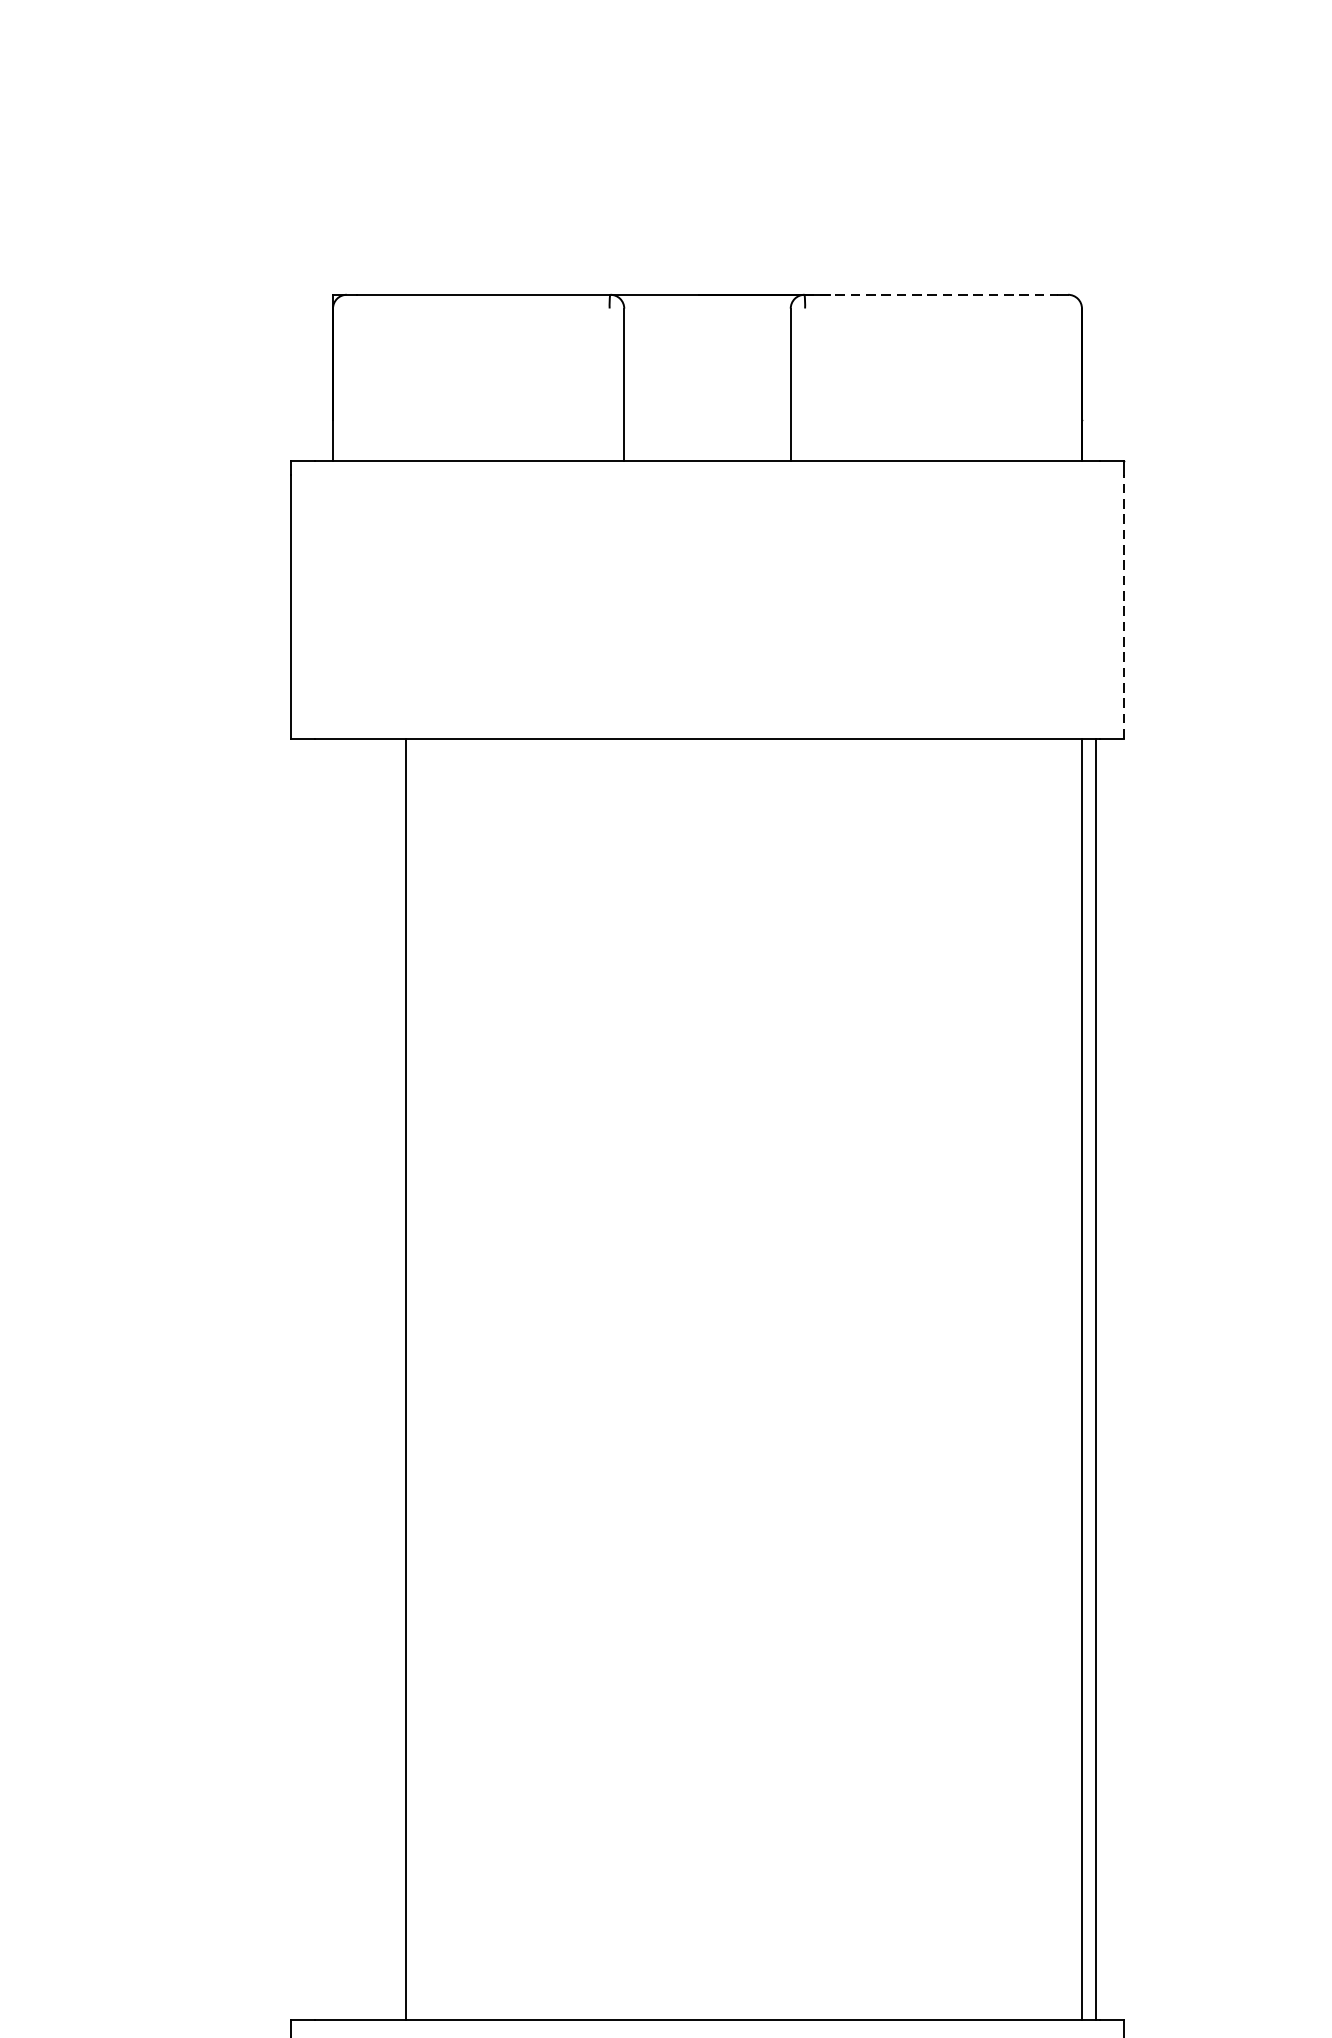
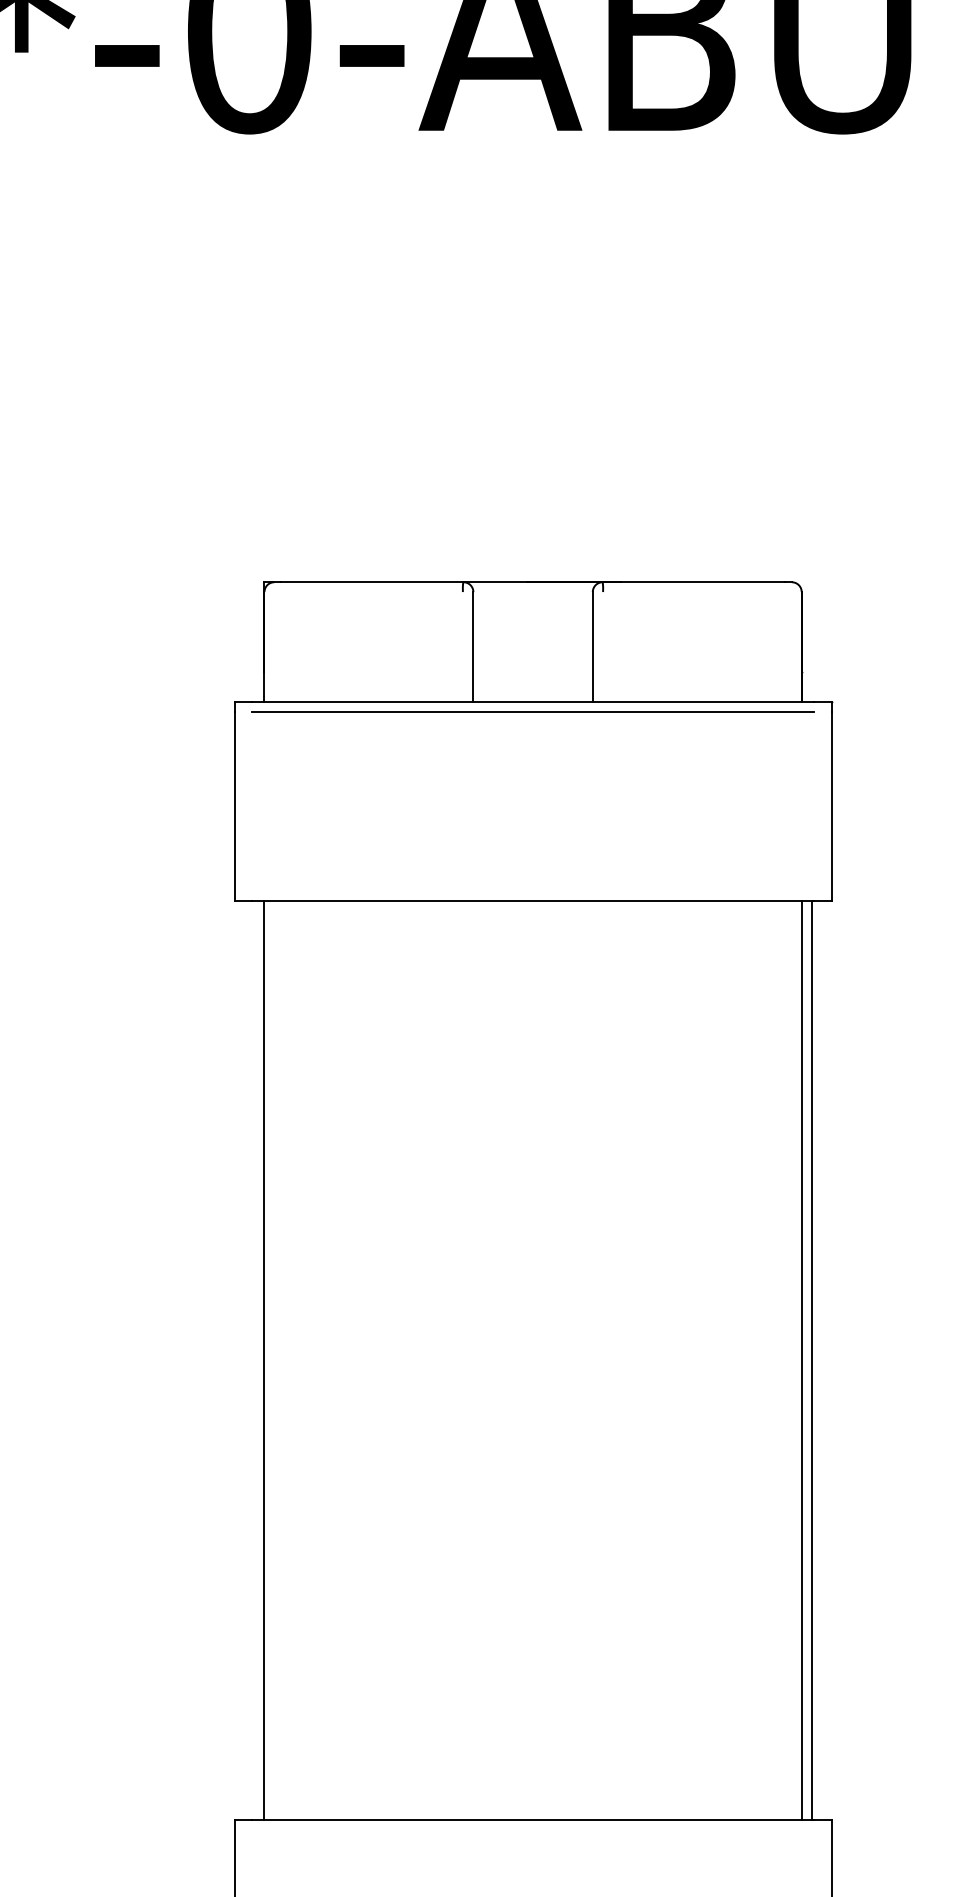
line: (932, 295) -> (694, 582), dashed -> solid
line: (706, 474) -> (532, 711), added
line: (1123, 607) -> (831, 806), dashed -> solid
line: (405, 1378) -> (264, 1359), moved

